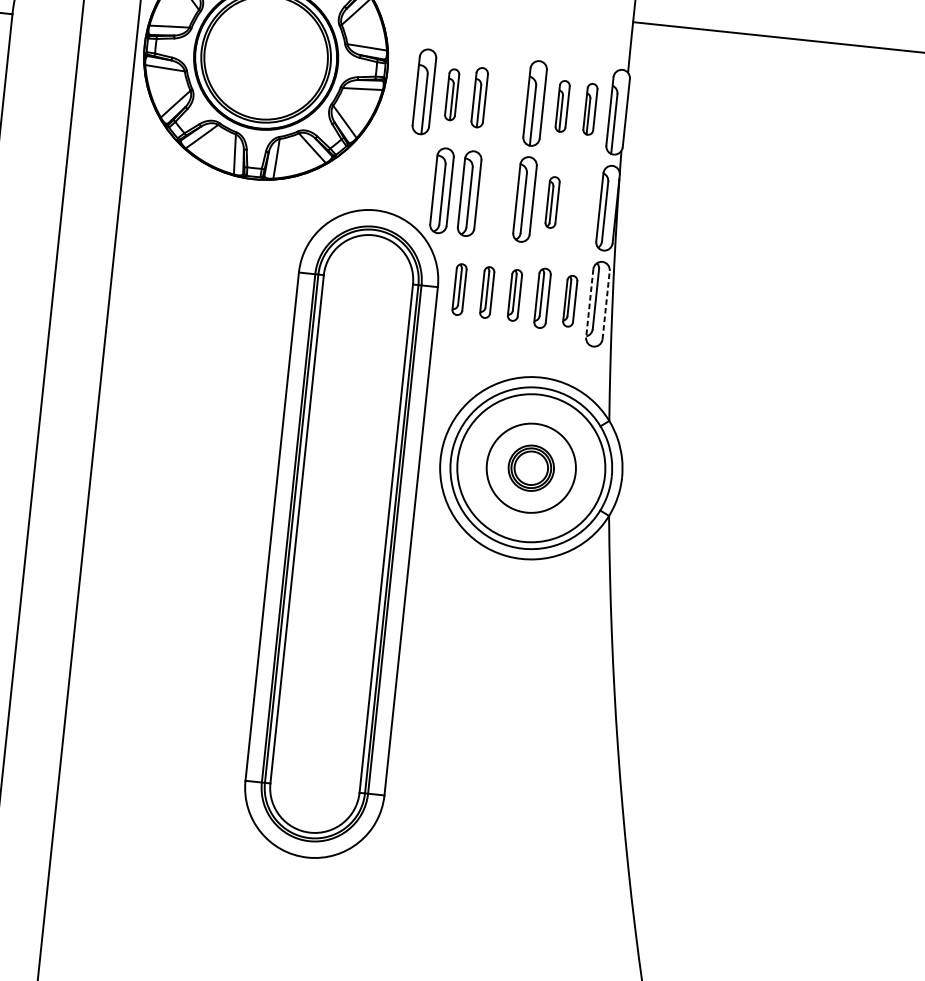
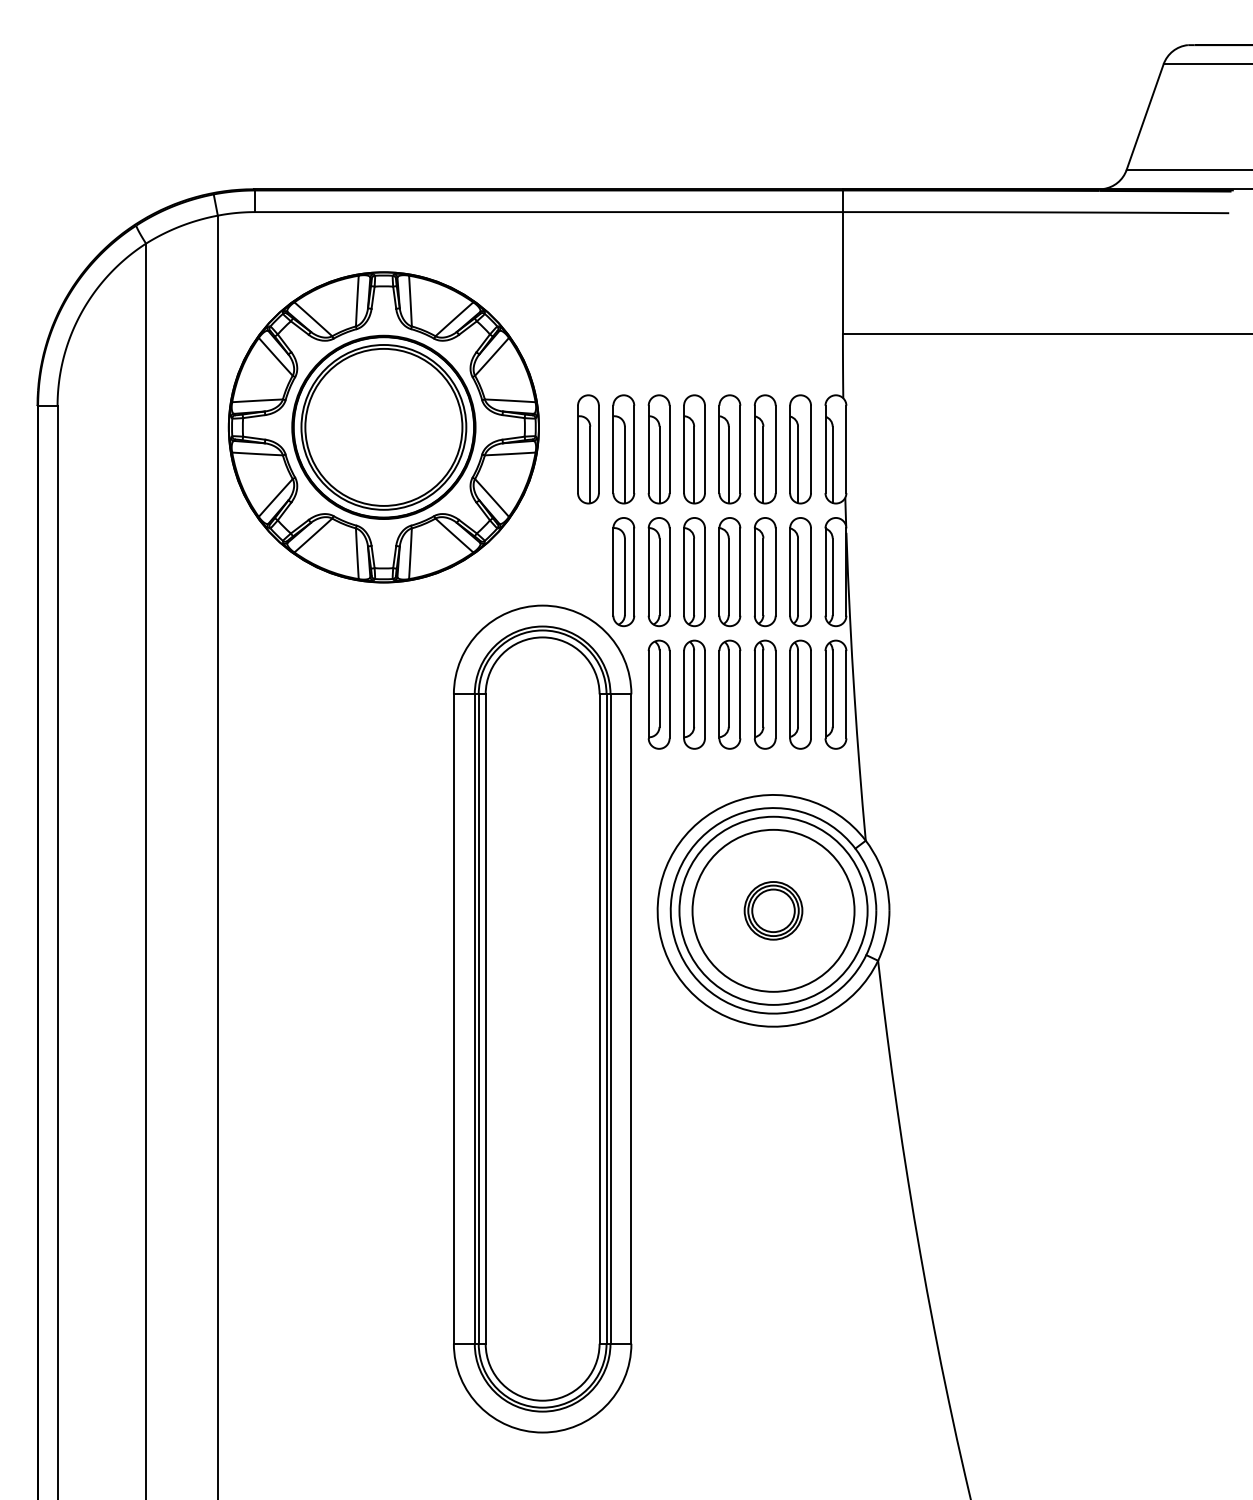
part: (451, 94) -> (623, 449), size x1.67
part: (479, 97) -> (658, 449), size x1.43
part: (507, 100) -> (694, 449), added
part: (562, 106) -> (764, 449), size x1.67
part: (590, 109) -> (800, 449), size x1.67
part: (497, 196) -> (694, 572), added
part: (552, 202) -> (764, 572), size x1.67
part: (580, 205) -> (800, 572), added
part: (459, 289) -> (658, 694), size x1.67
part: (487, 292) -> (694, 694), size x1.67
part: (514, 295) -> (729, 694), size x1.67
part: (542, 298) -> (764, 694), size x1.43
part: (570, 301) -> (800, 694), size x1.67
line: (589, 303) -> (825, 694), dashed -> solid
line: (606, 304) -> (846, 694), dashed -> solid
circle: (531, 467) -> (773, 910), size x1.43

